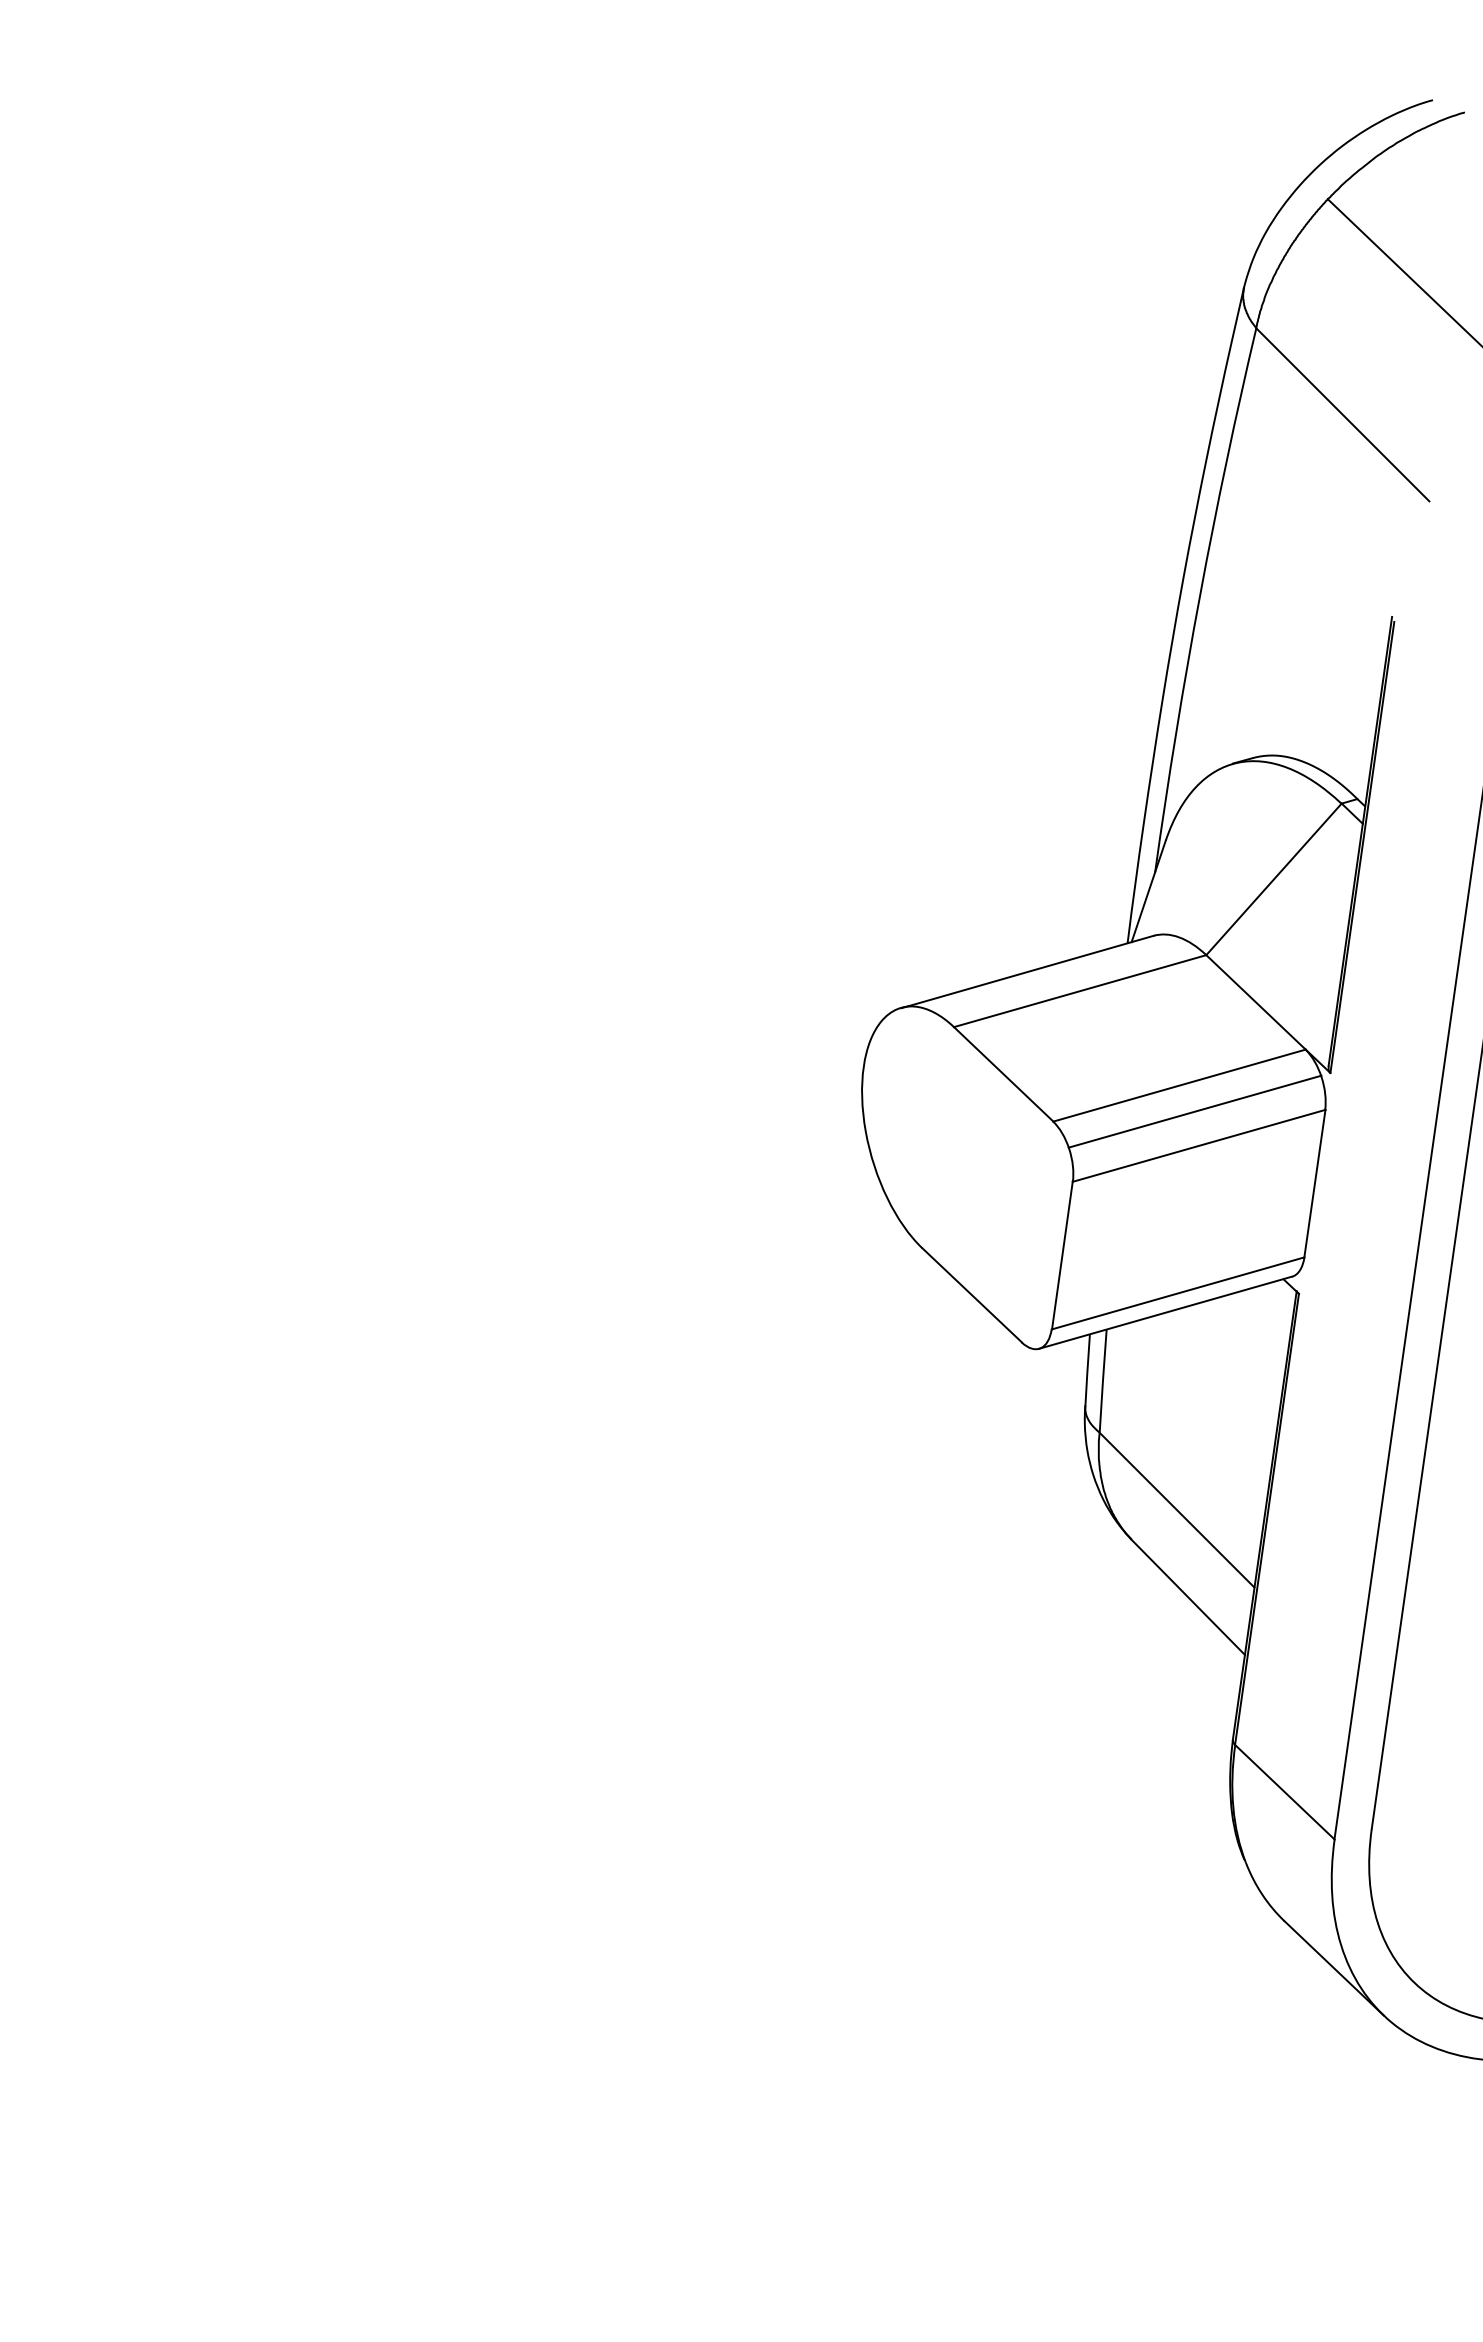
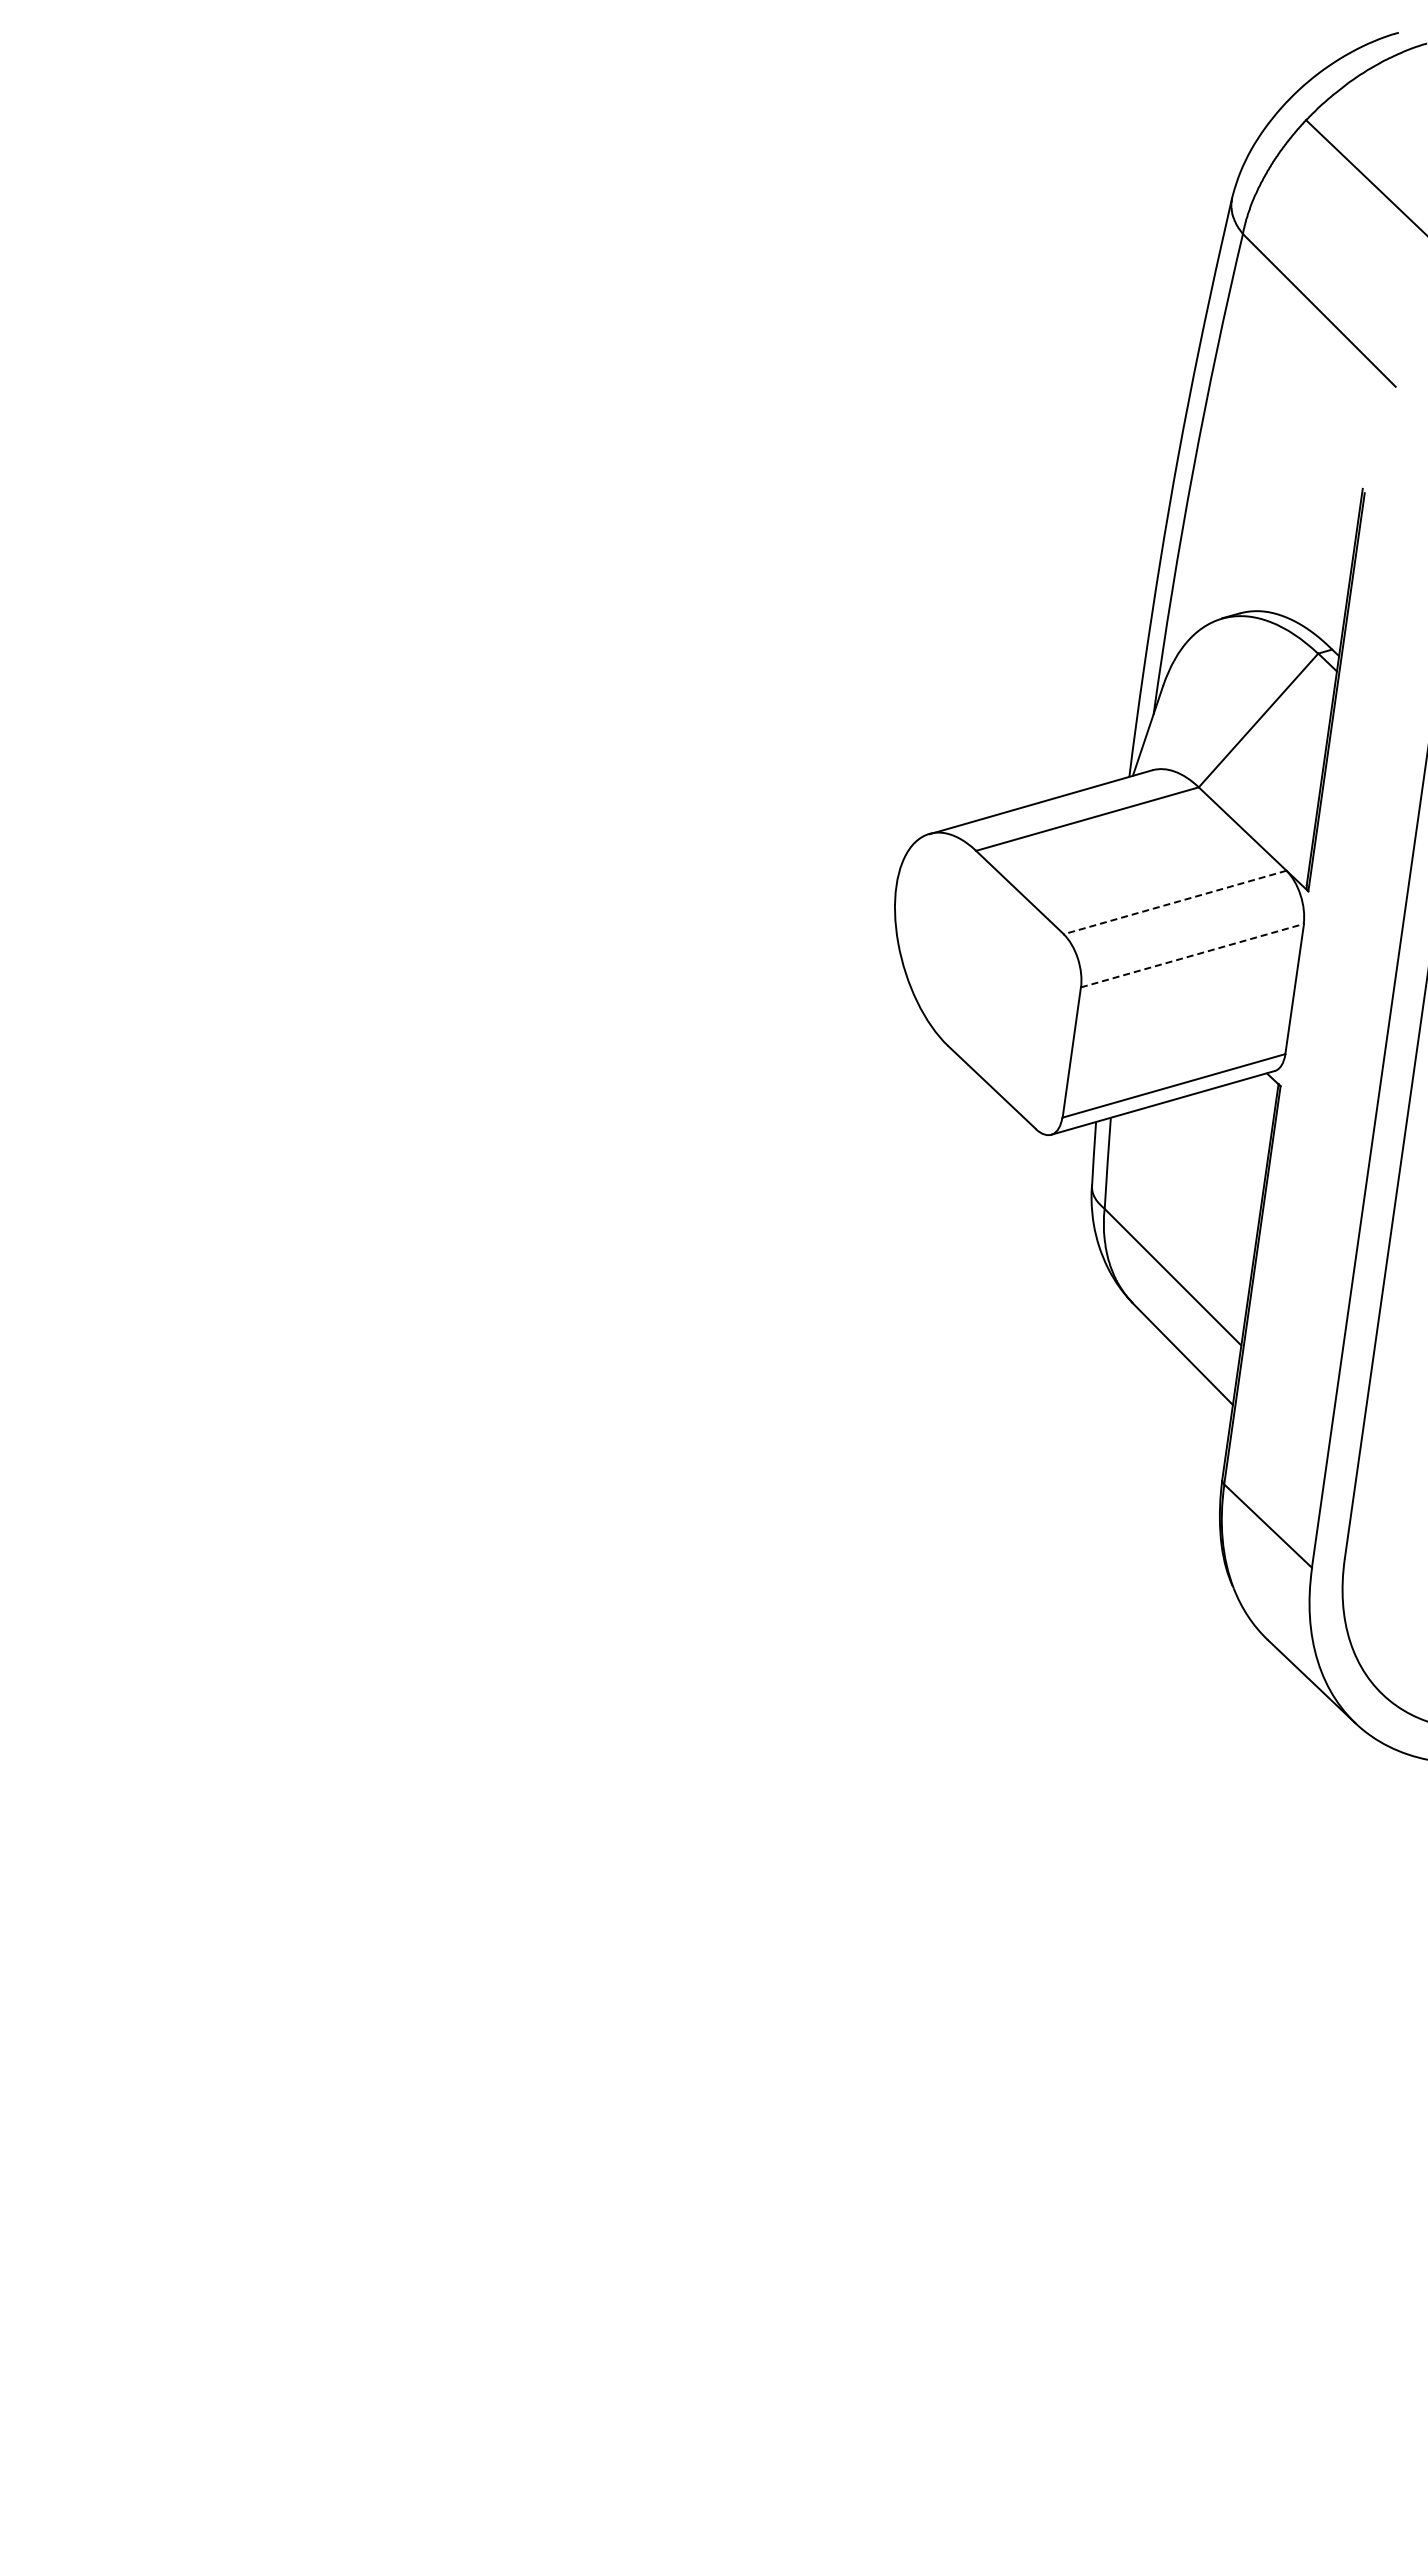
line: (1179, 1085) -> (1175, 902), solid -> dashed
line: (1194, 1111) -> (1188, 925), removed
line: (1199, 1145) -> (1192, 955), solid -> dashed

